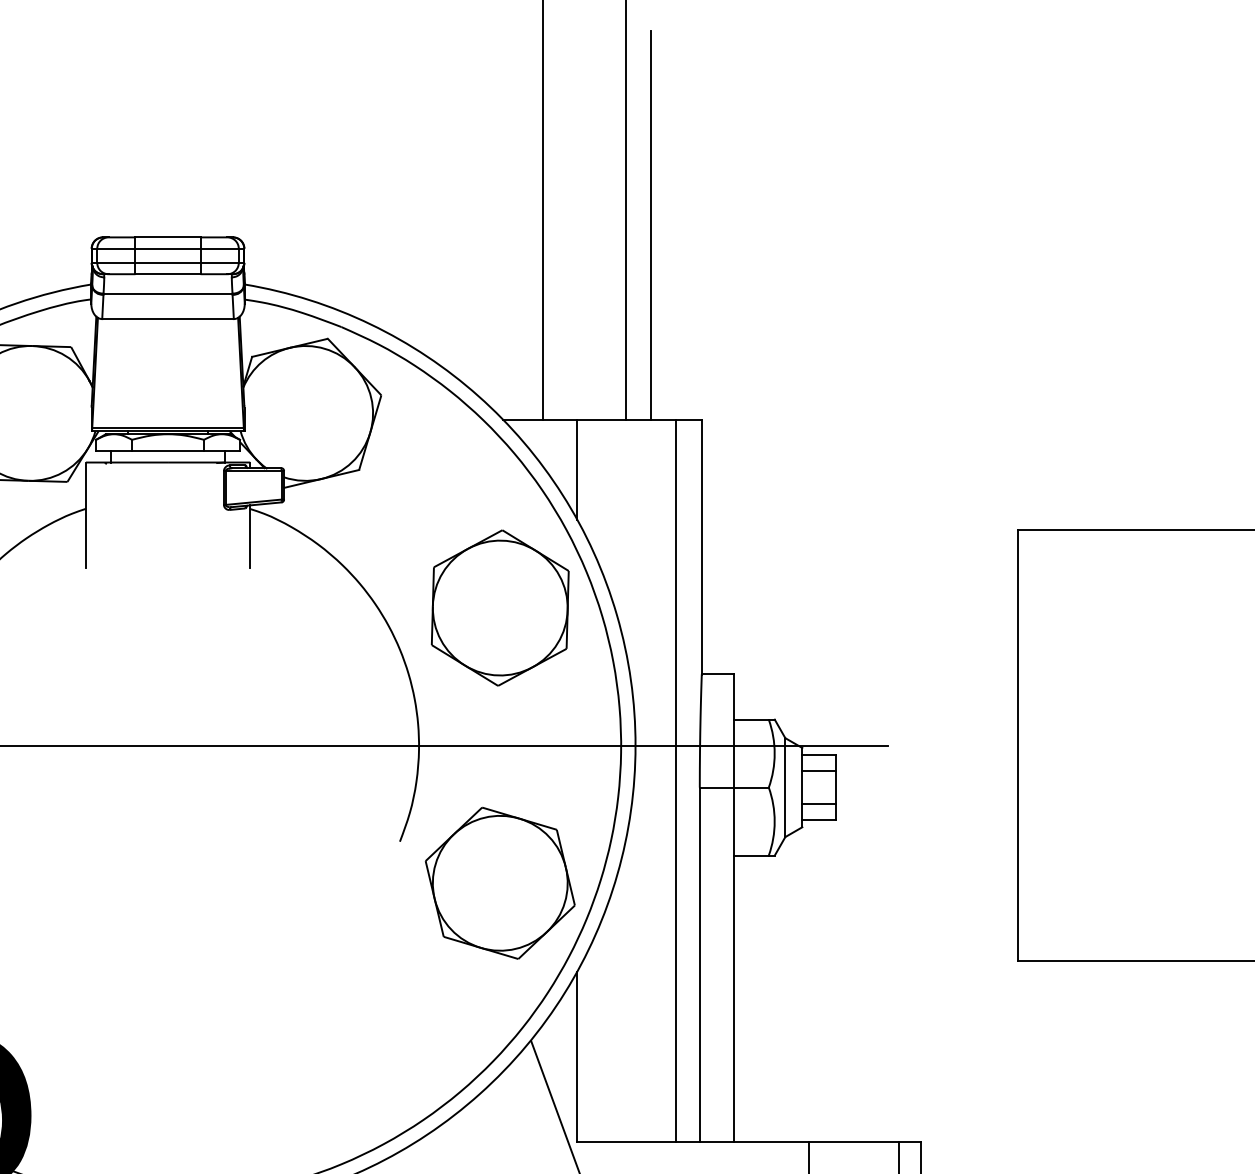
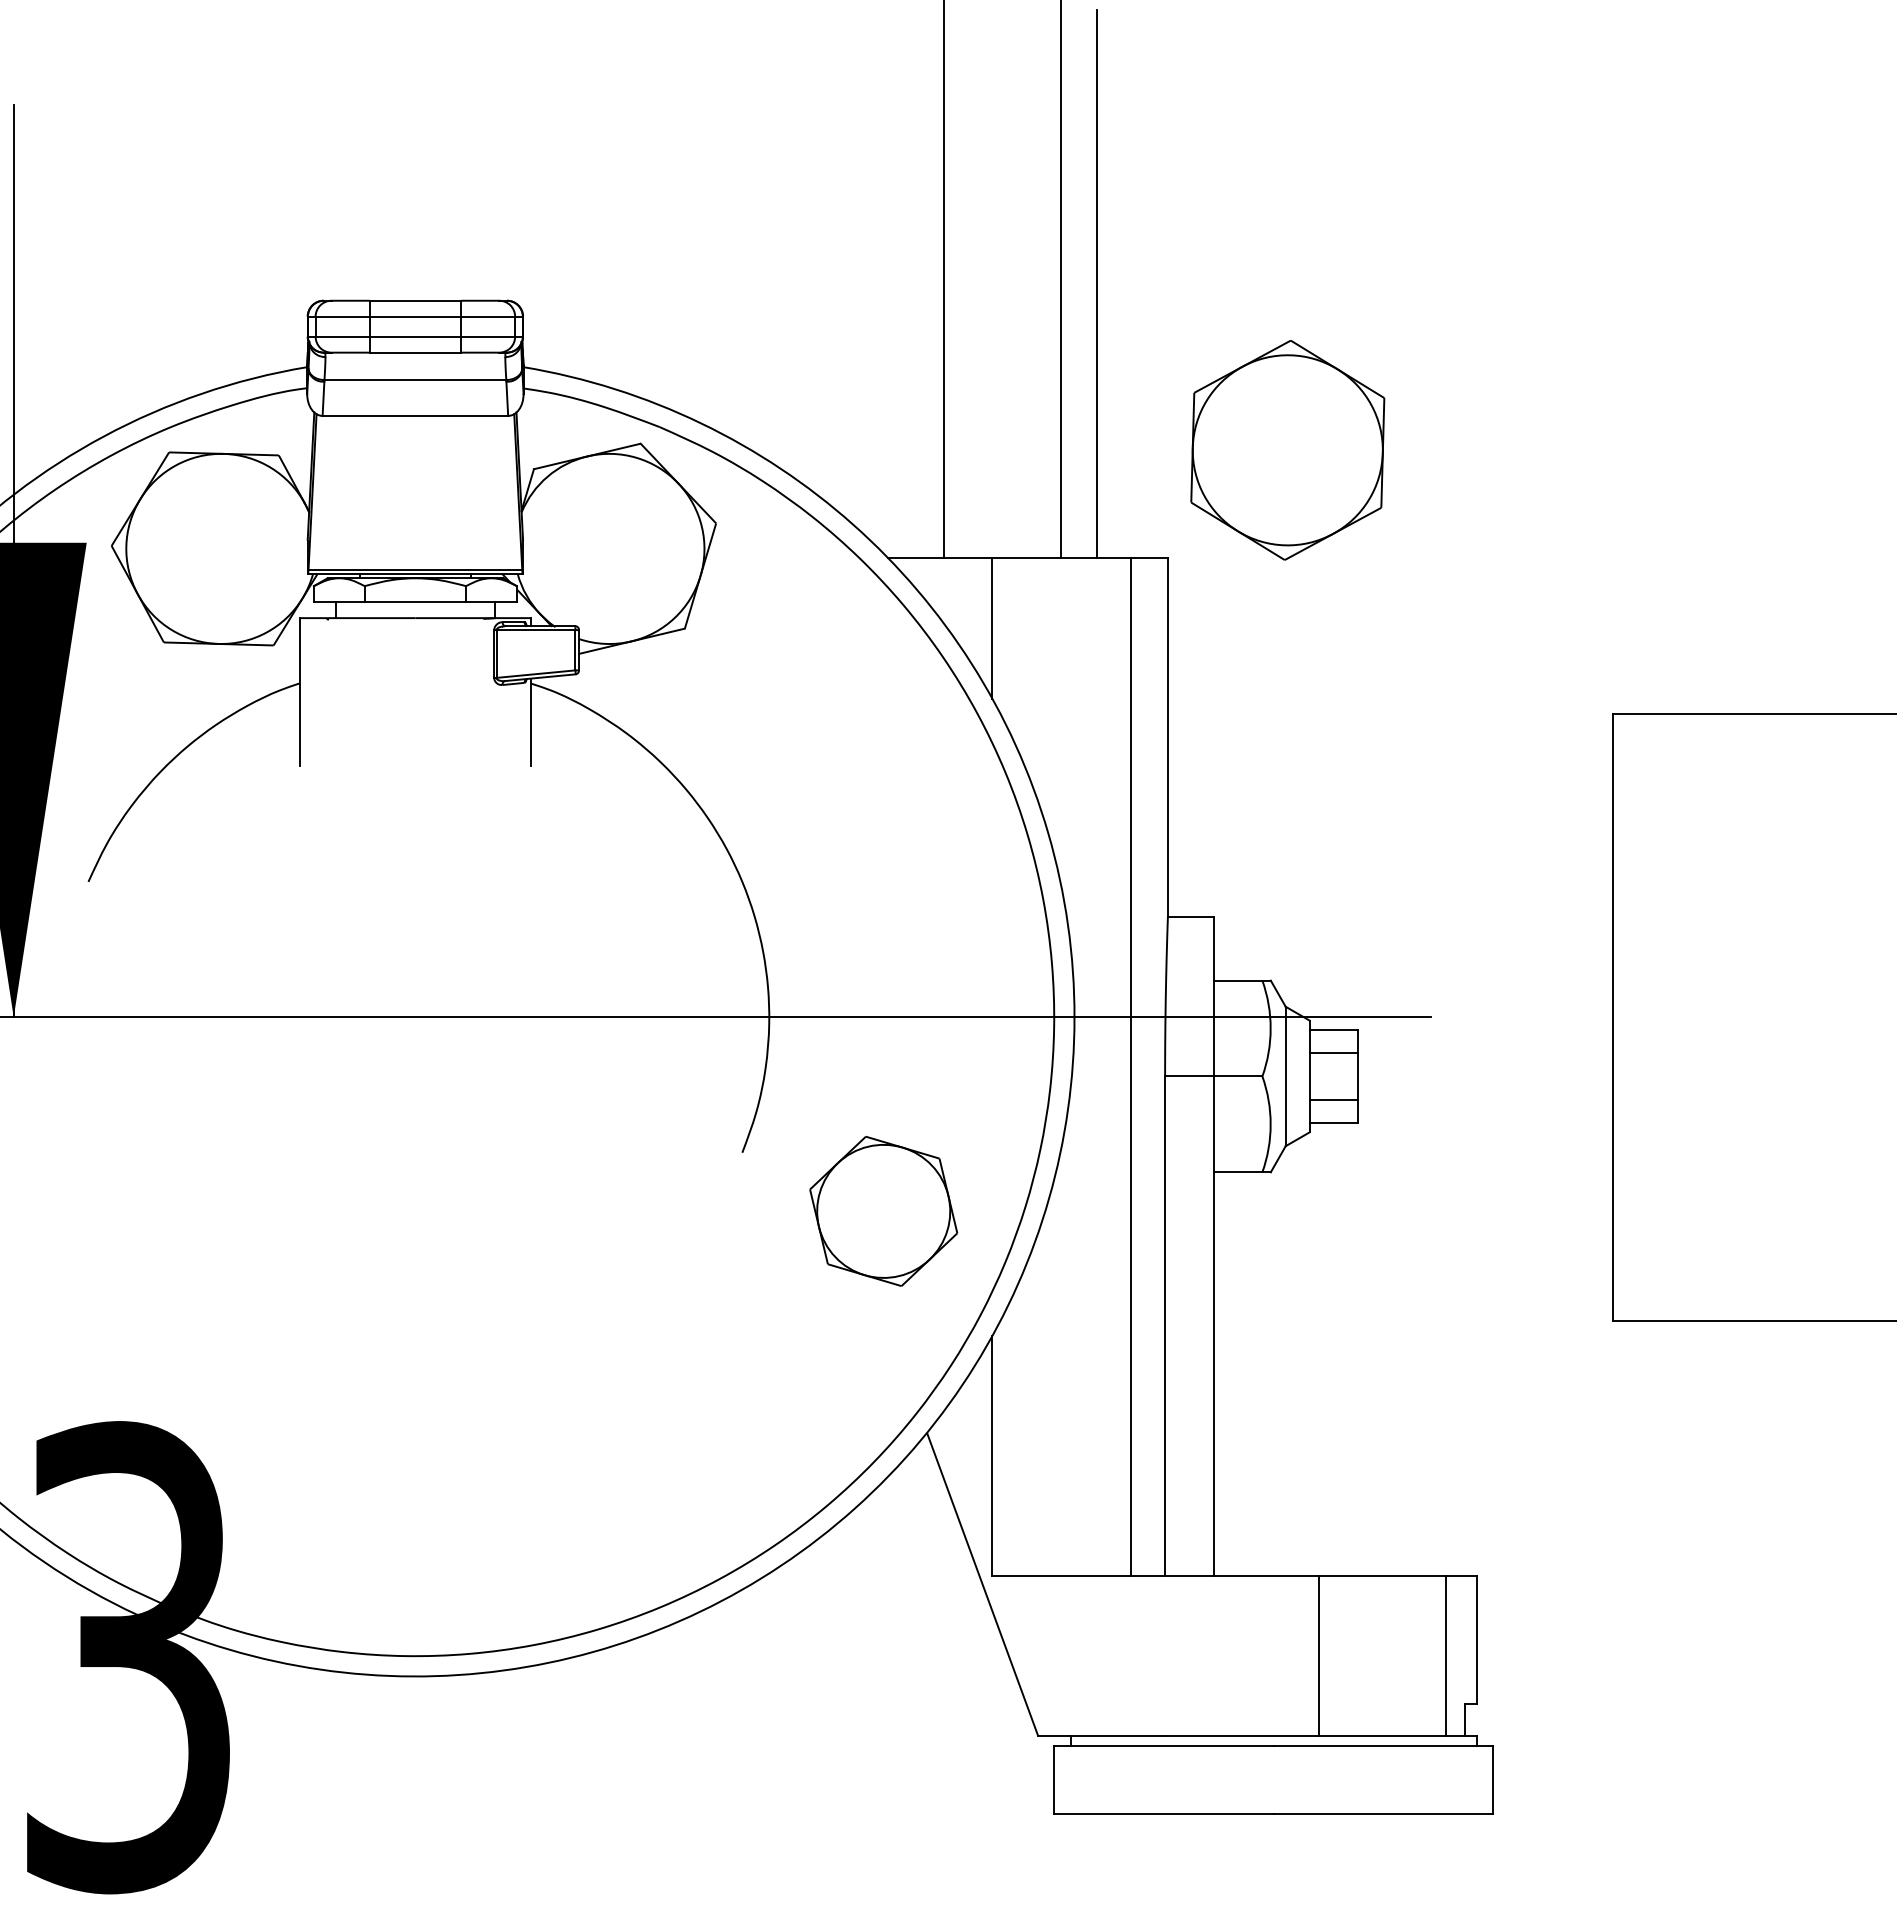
part: (500, 608) -> (1287, 450), moved
part: (500, 883) -> (883, 1211), size x0.7

